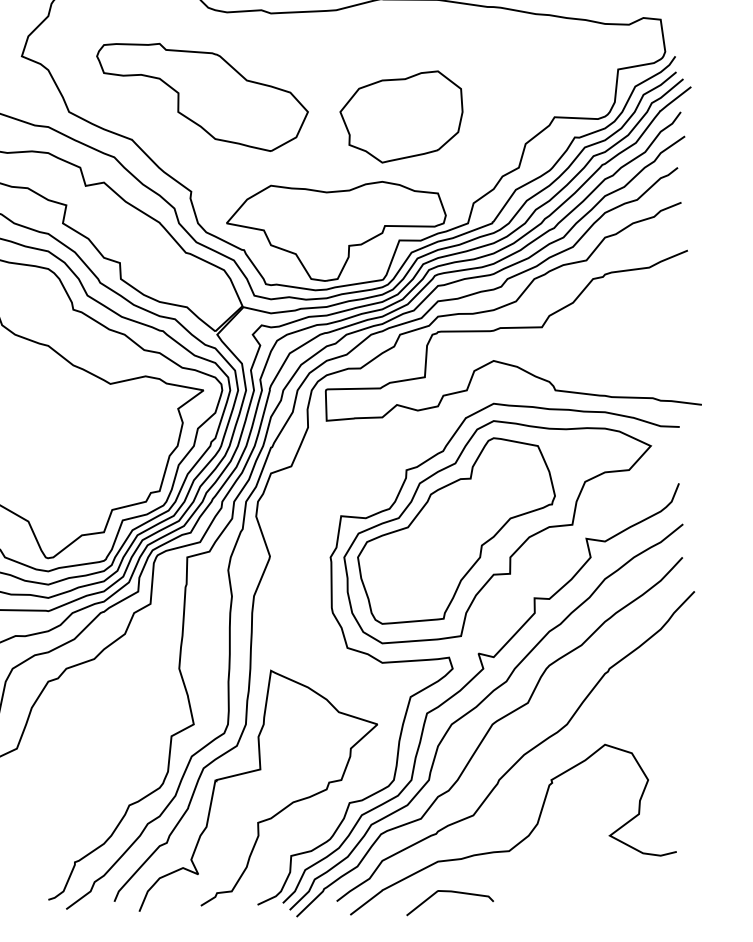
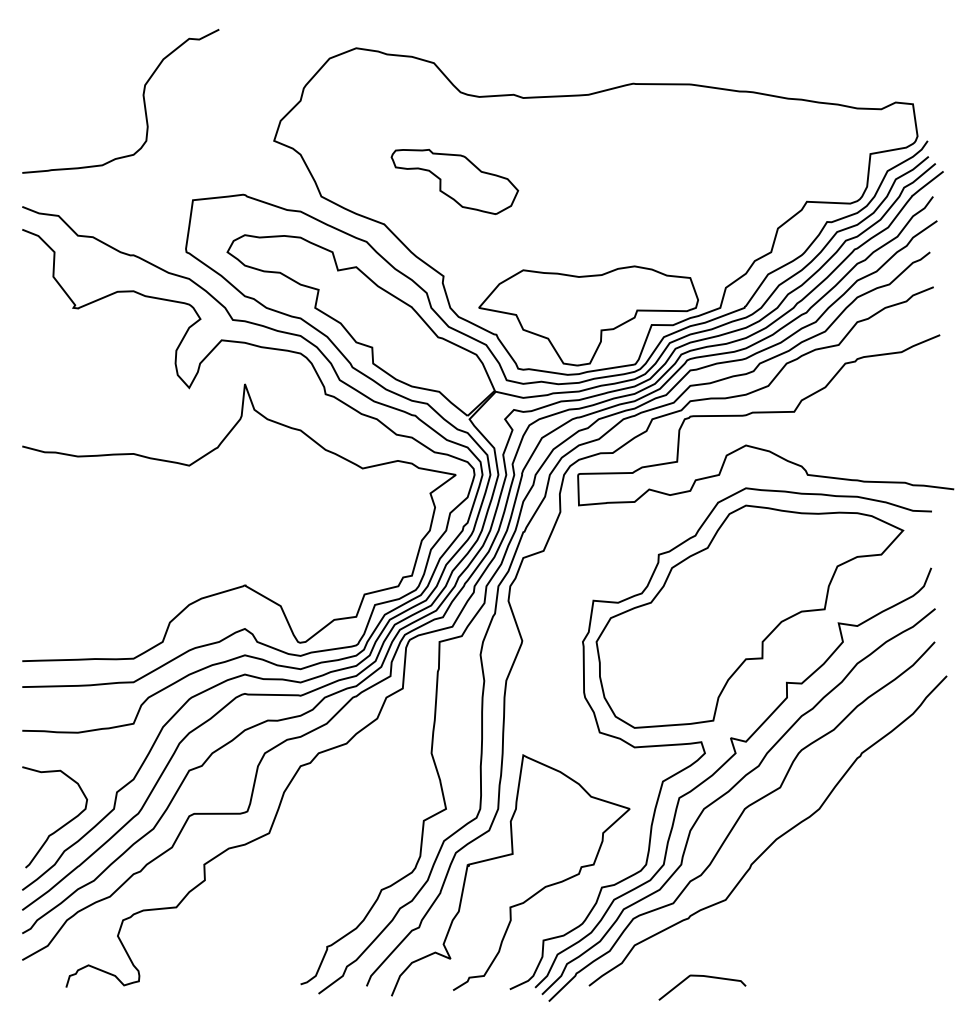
part: (202, 96) -> (454, 181), size x0.6
part: (401, 116) -> (653, 201), removed
part: (456, 530) -> (708, 615), removed
curve: (520, 840) -> (772, 925), removed

